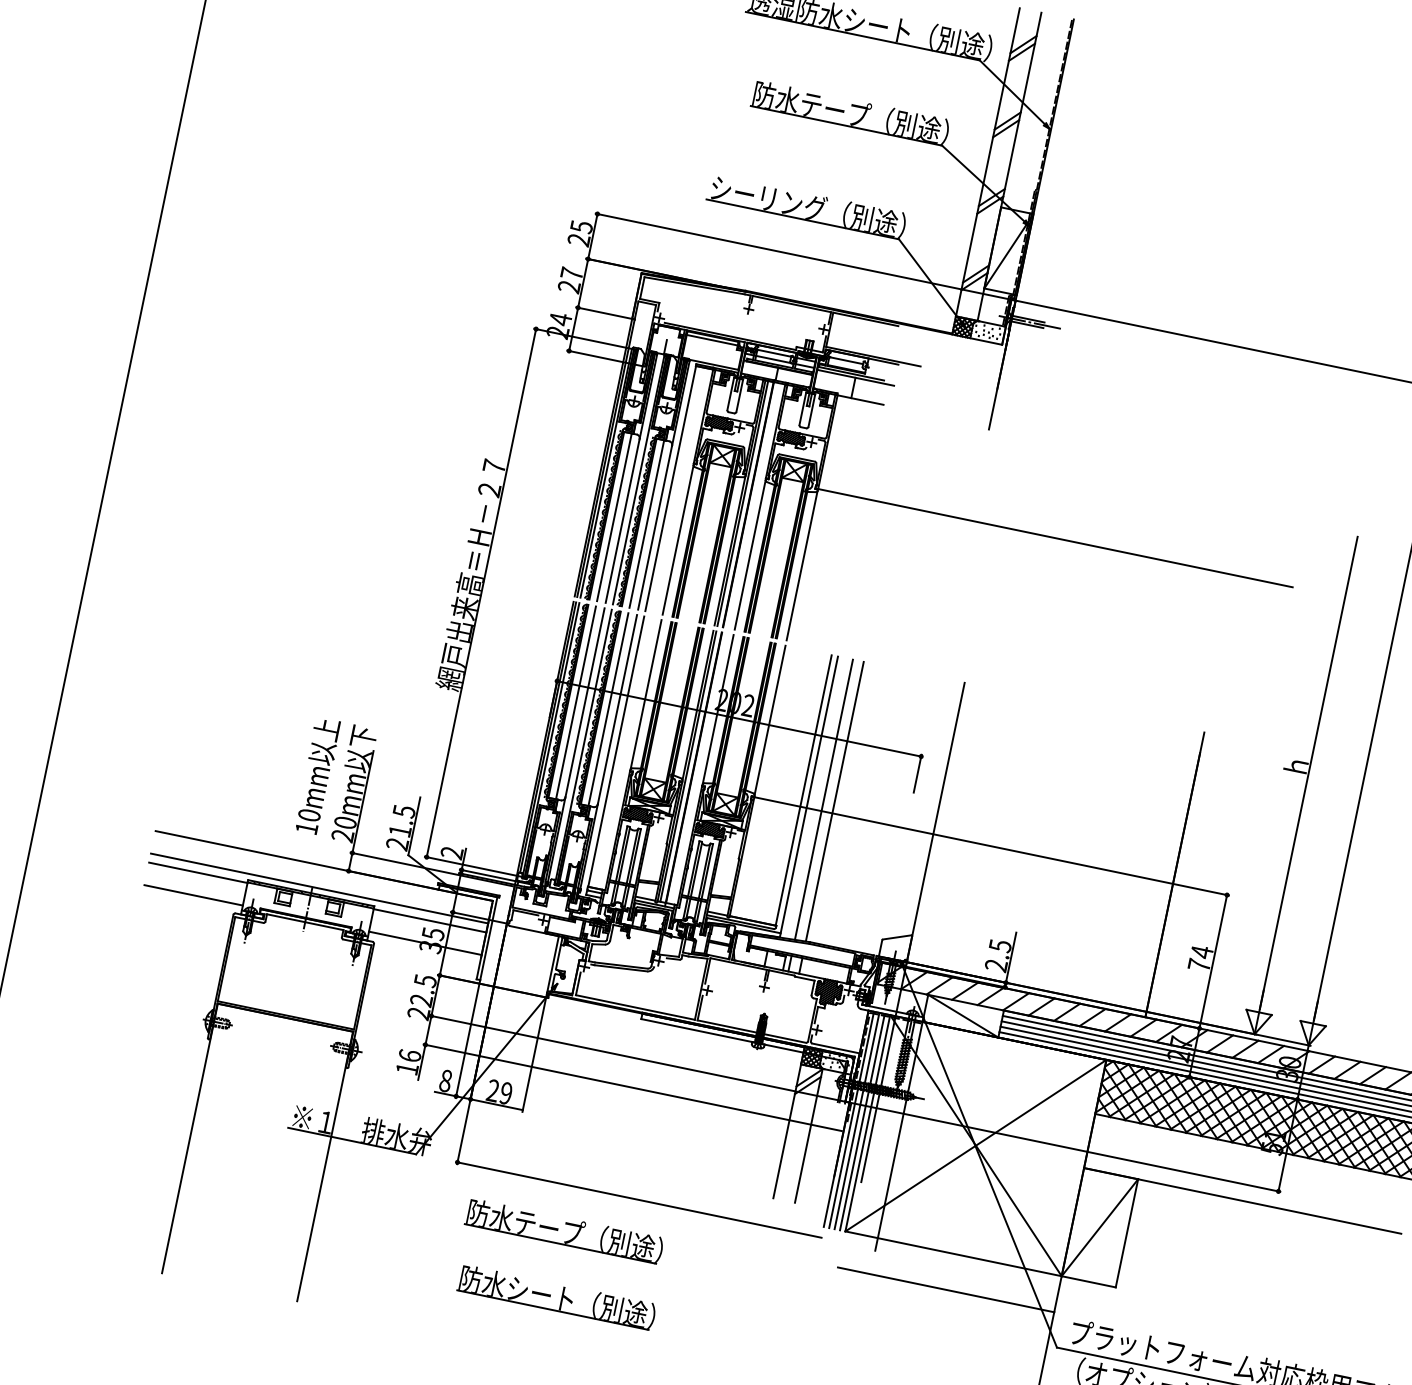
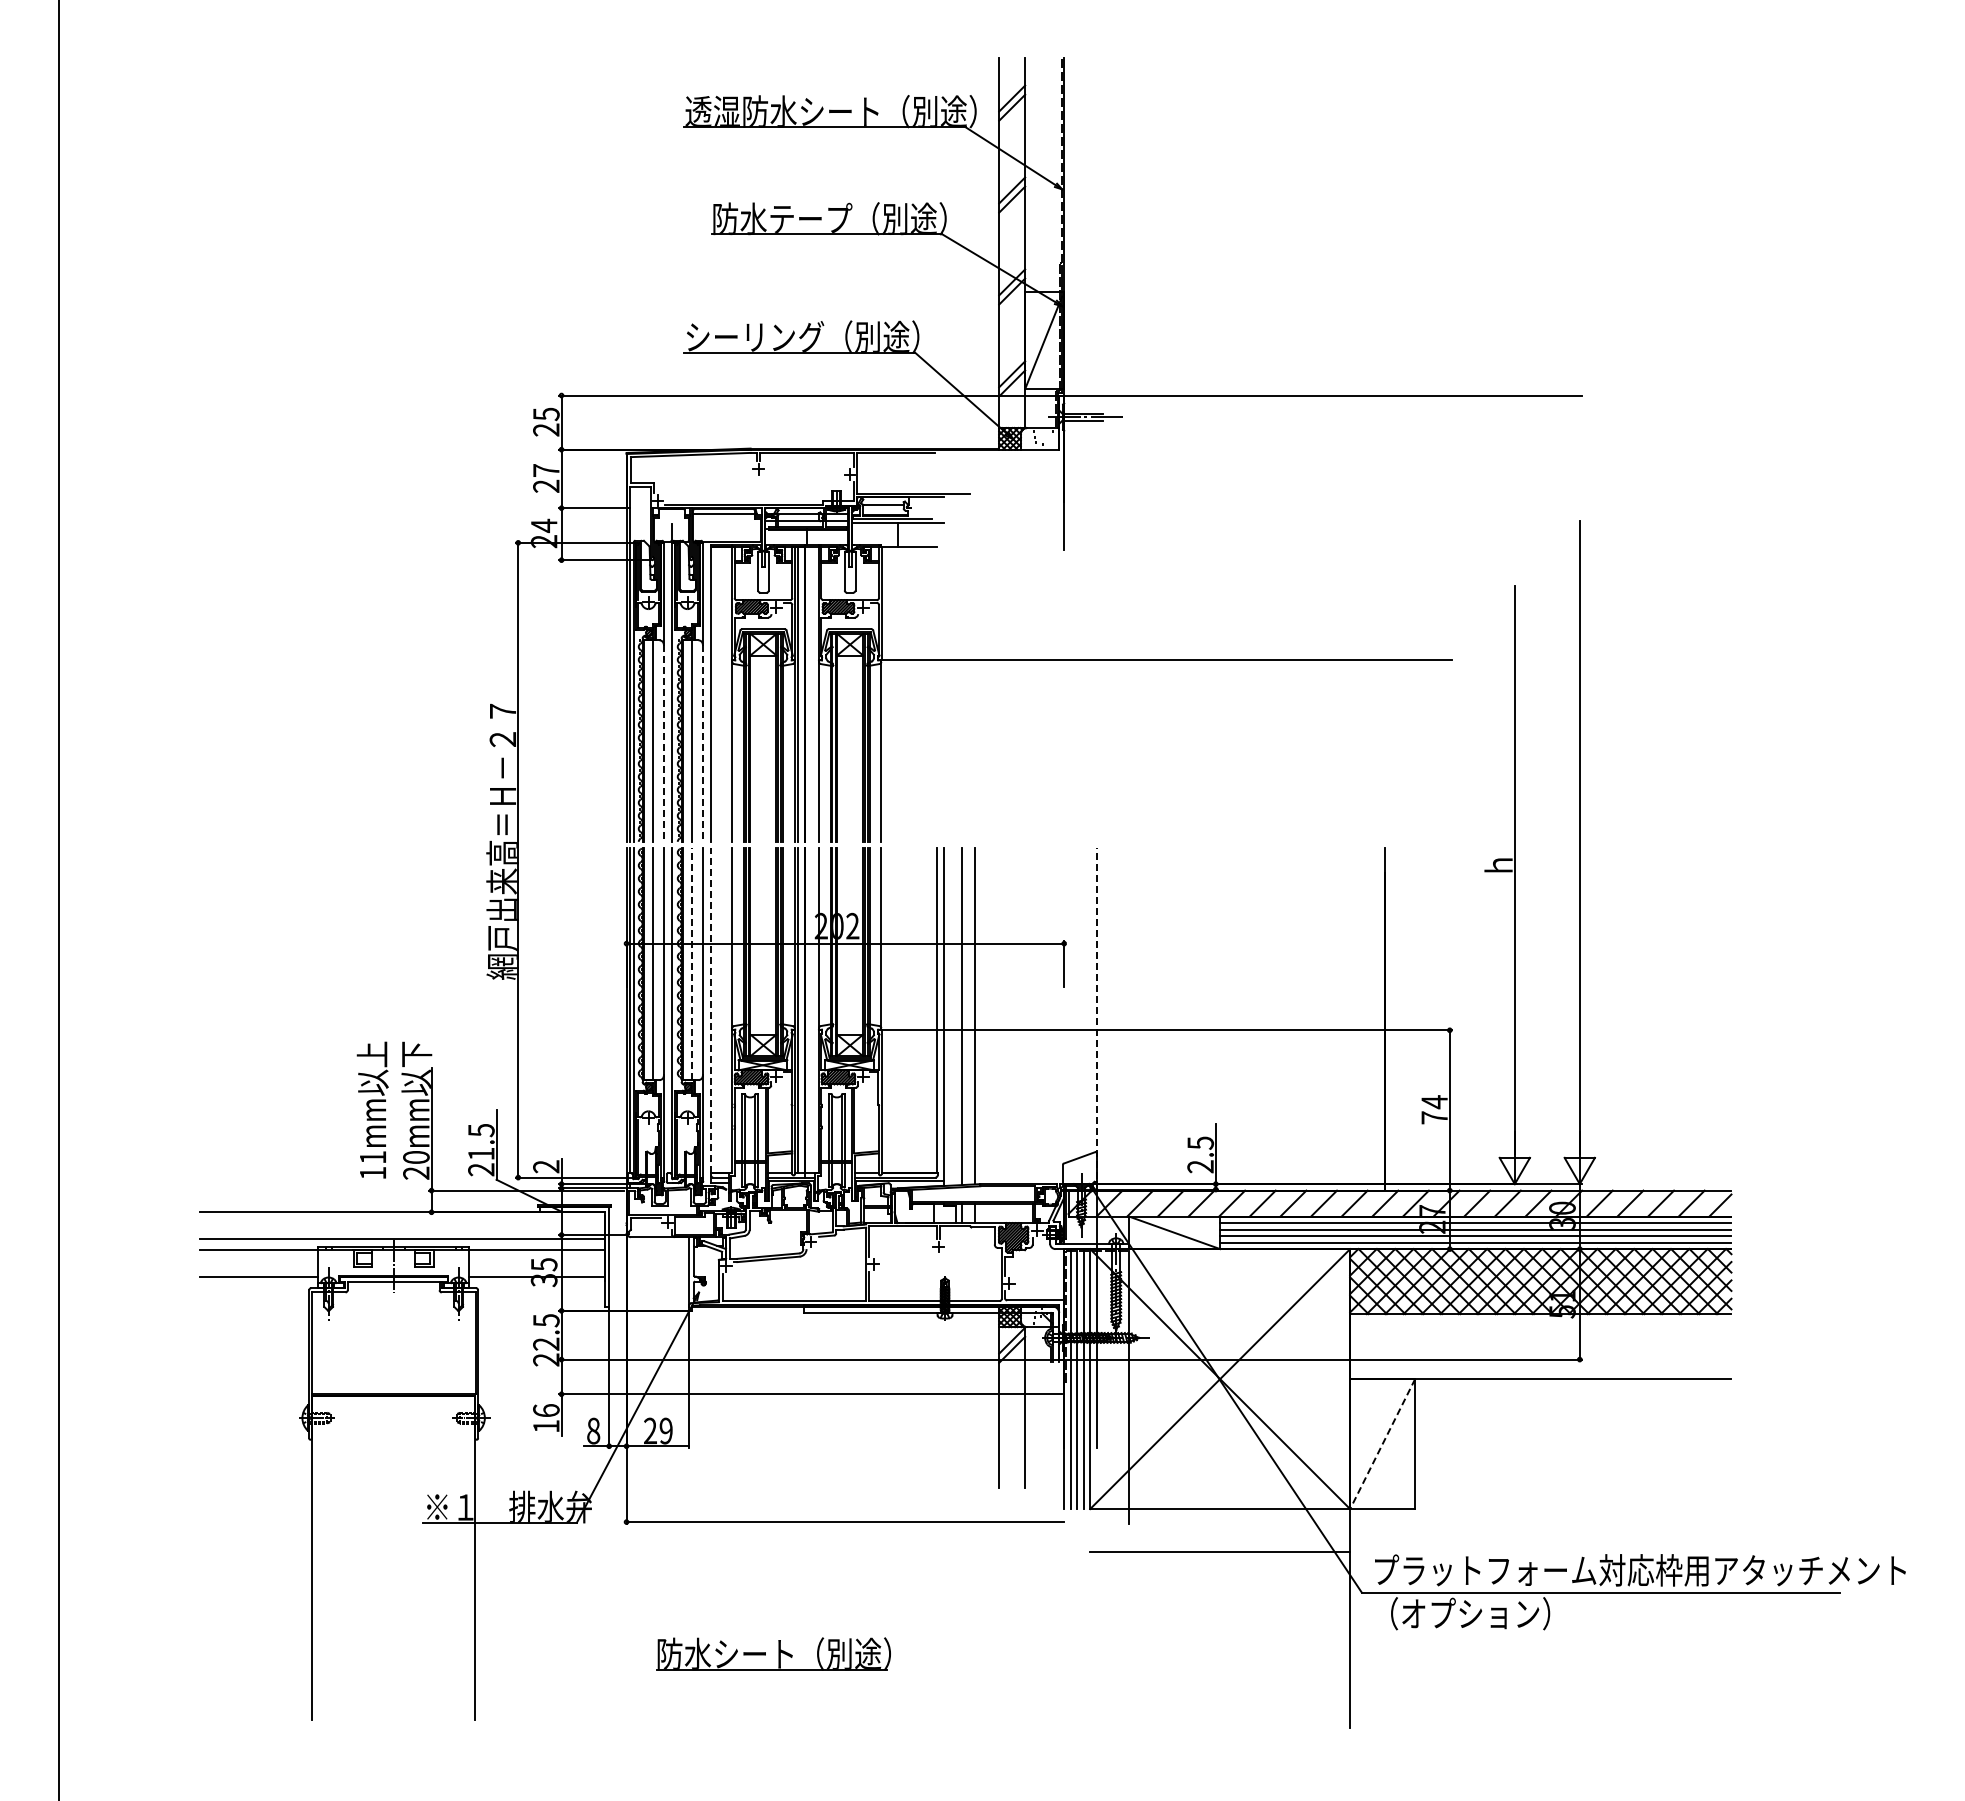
line: (622, 521) -> (663, 743), solid -> dashed
line: (654, 527) -> (702, 743), solid -> dashed
line: (608, 709) -> (692, 964), solid -> dashed
line: (616, 751) -> (711, 1010), solid -> dashed
text: (308, 815) -> (372, 1157), 10mm -> 11mm
line: (935, 824) -> (1096, 1018), solid -> dashed
part: (566, 1224) -> (766, 1567), removed
line: (1099, 1228) -> (1382, 1444), solid -> dashed

